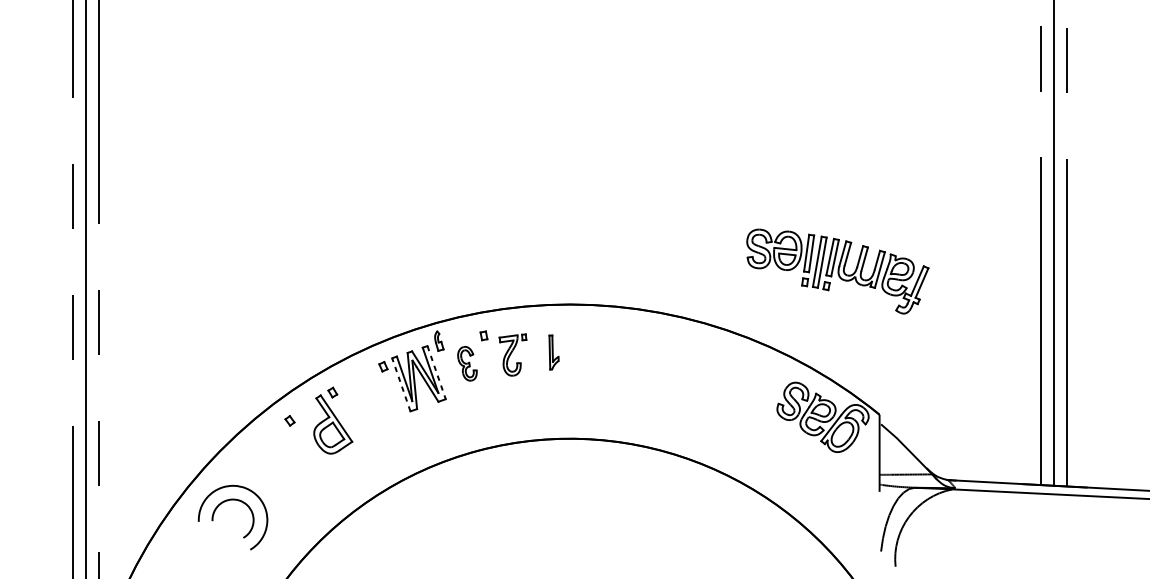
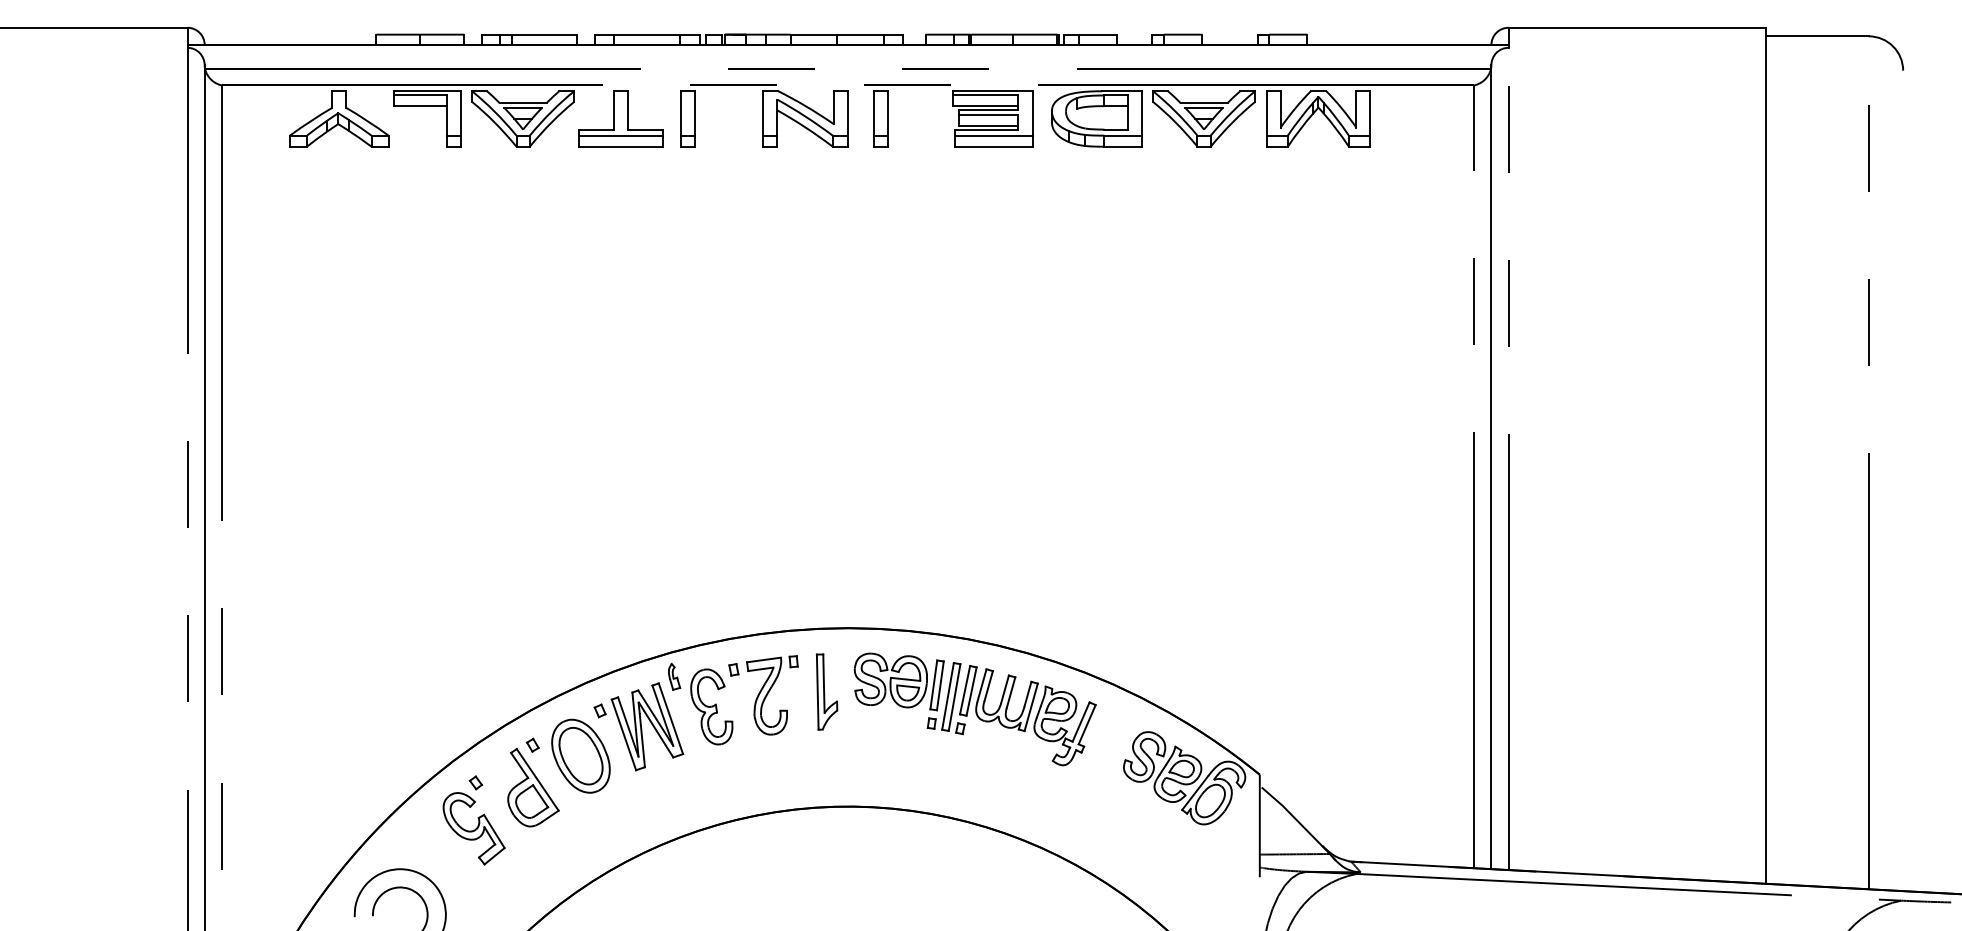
part: (837, 271) -> (974, 709), moved
part: (553, 352) -> (826, 691), size x1.67
part: (513, 355) -> (772, 695), size x1.43
part: (467, 363) -> (711, 706), size x1.67
line: (437, 373) -> (671, 719), dashed -> solid
line: (400, 384) -> (623, 734), dashed -> solid
part: (368, 400) -> (580, 755), added
part: (288, 455) -> (473, 828), added

